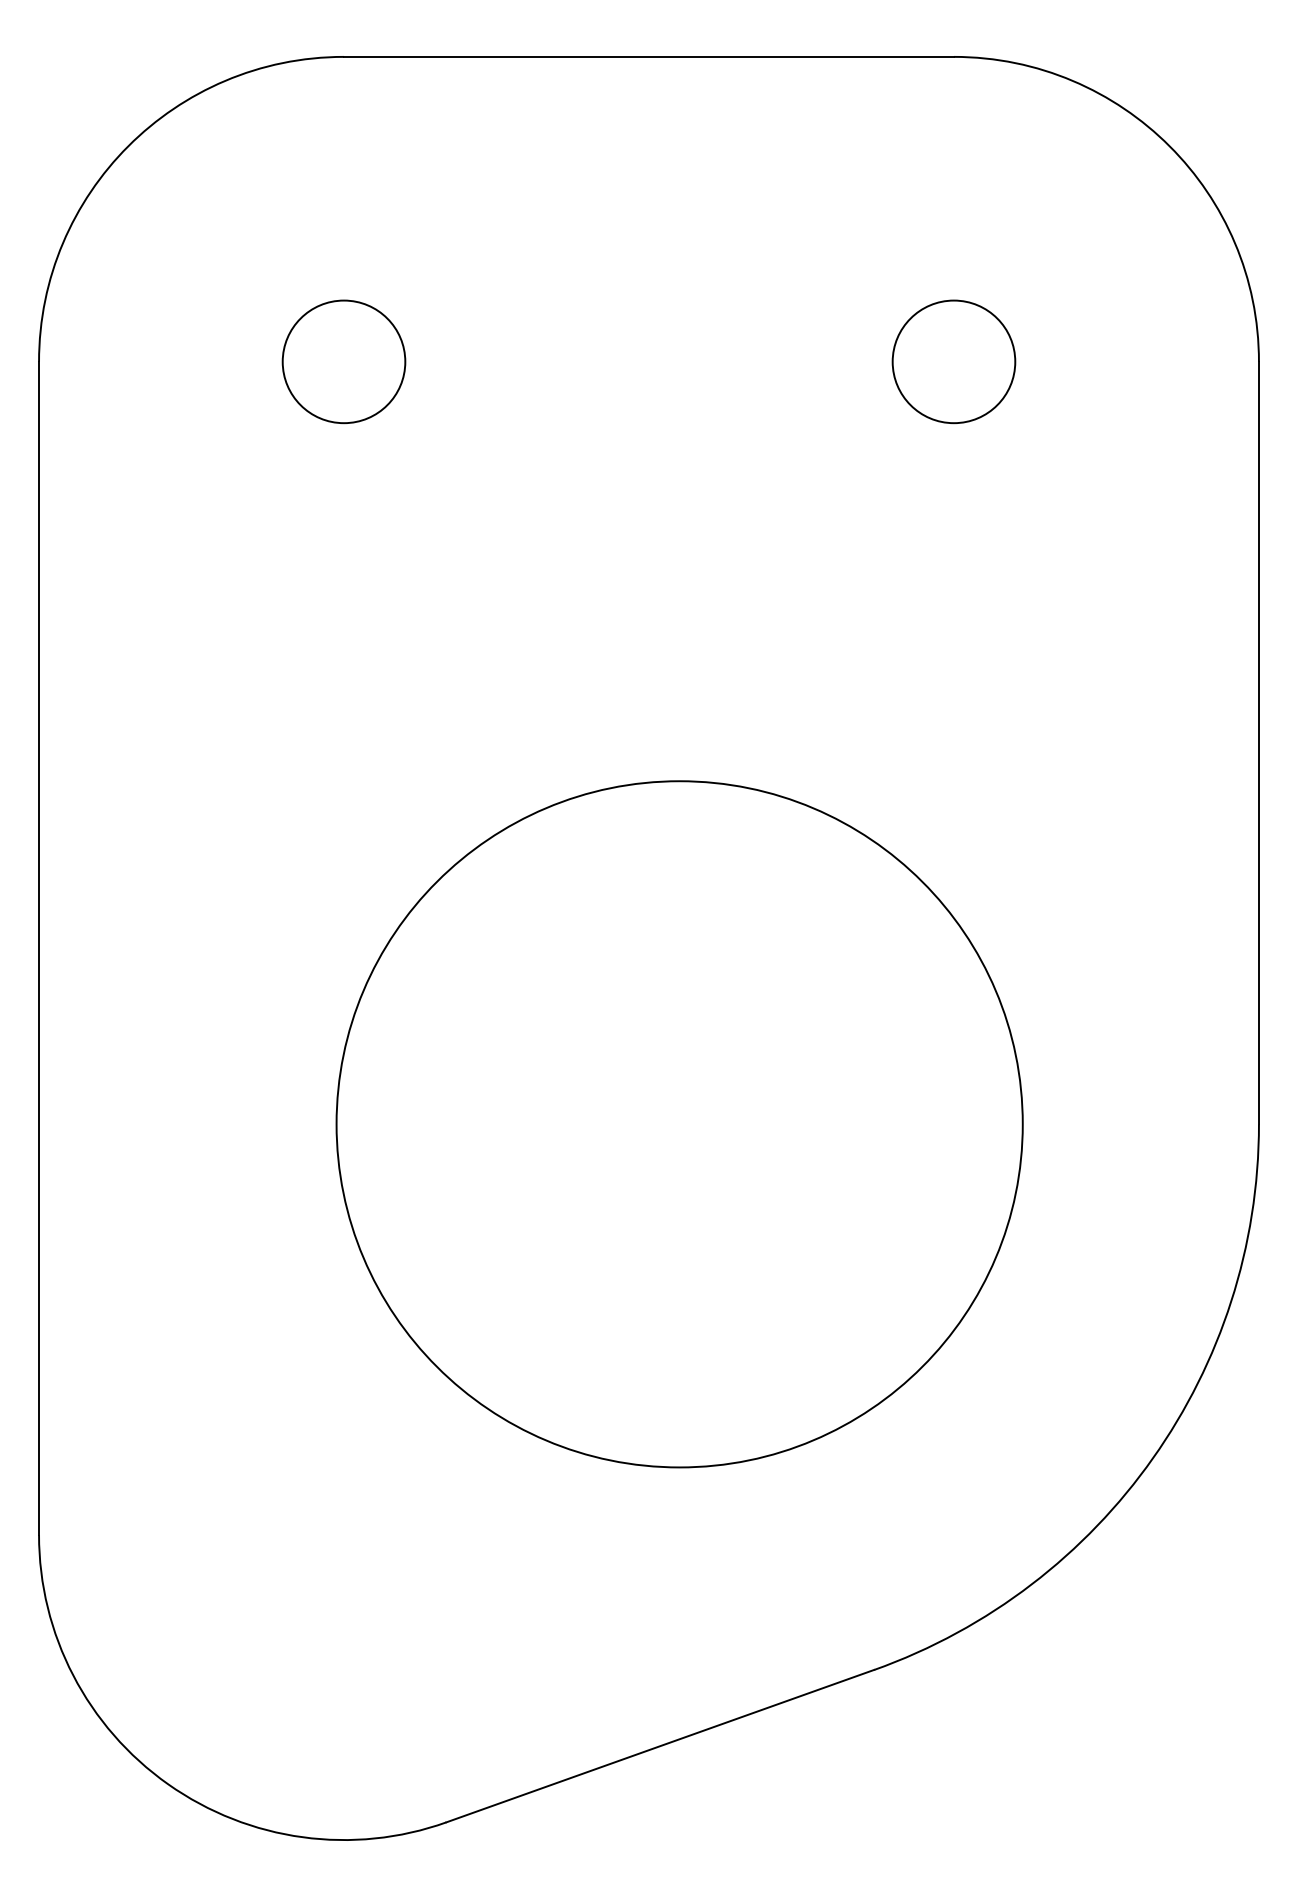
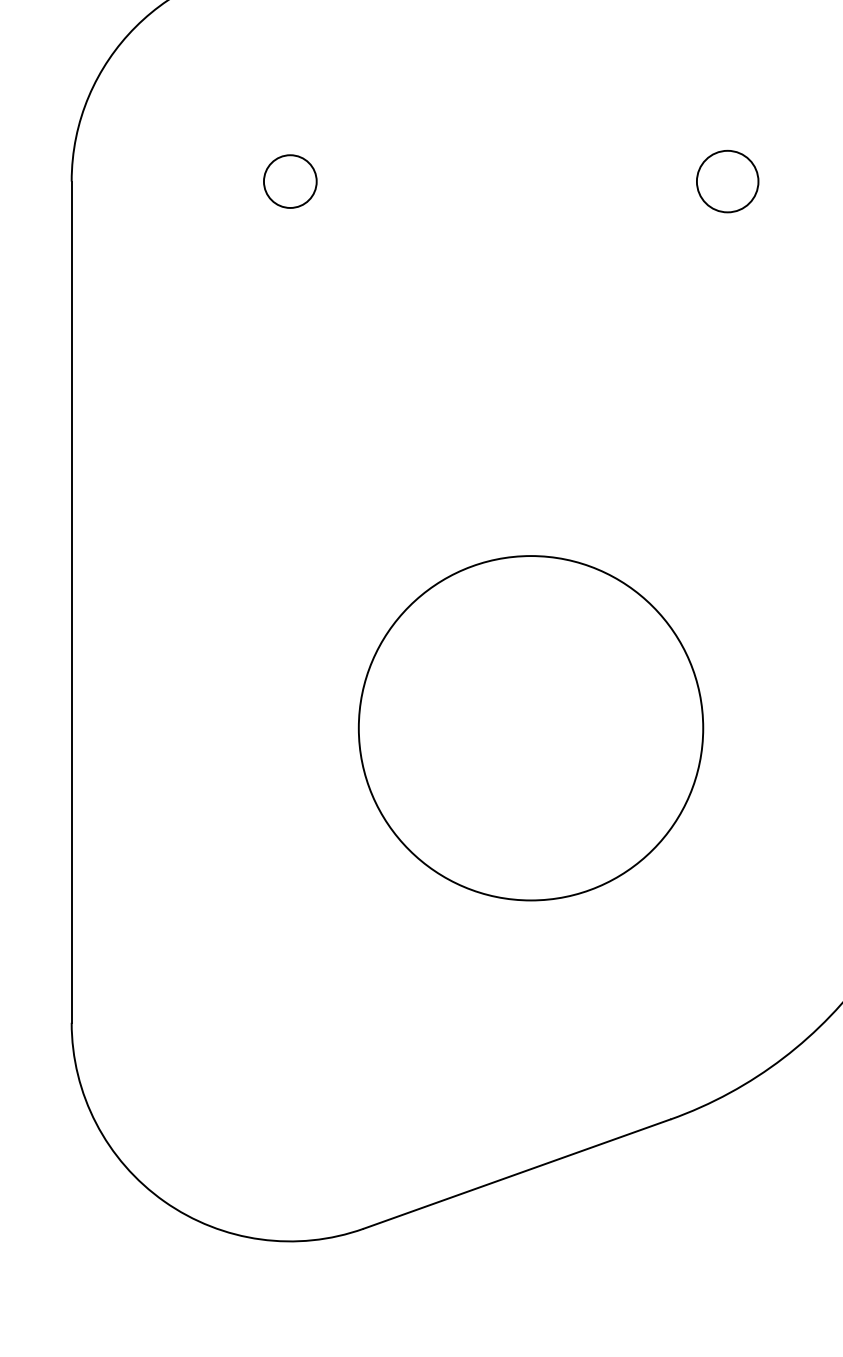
circle: (343, 361) -> (289, 181), size x0.6
circle: (953, 361) -> (727, 181), size x0.7
circle: (679, 1124) -> (530, 728), size x0.7

